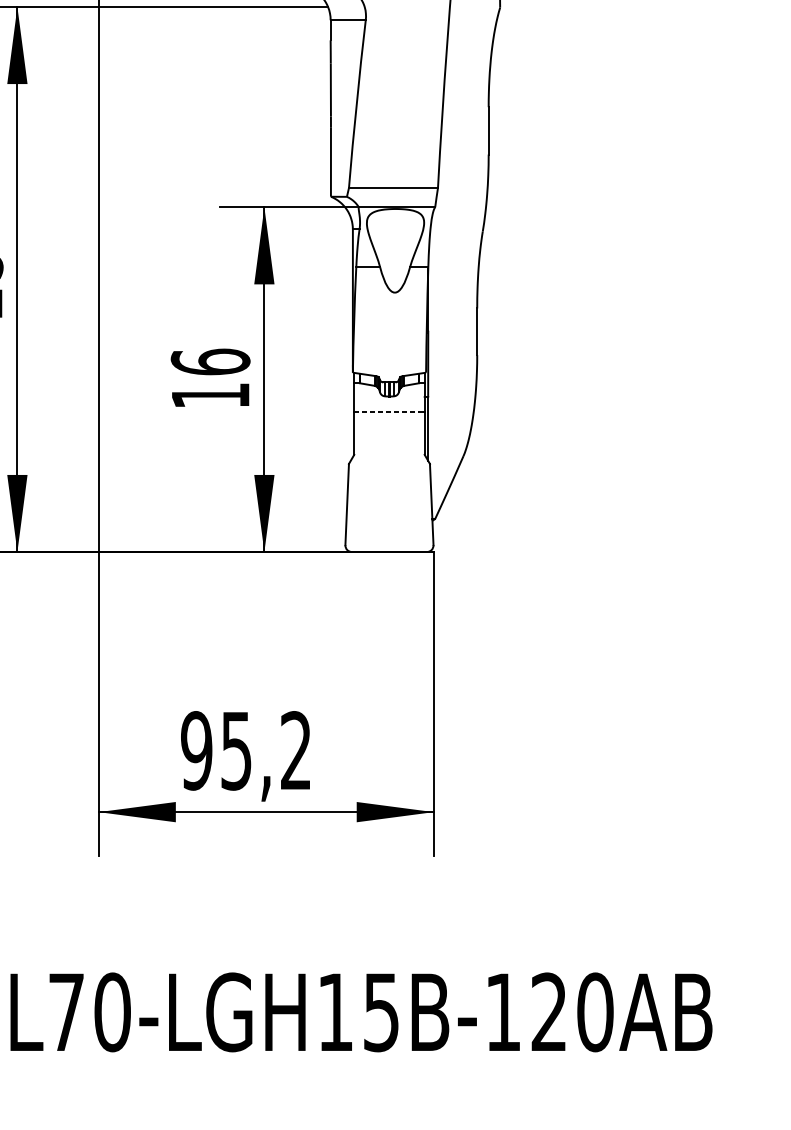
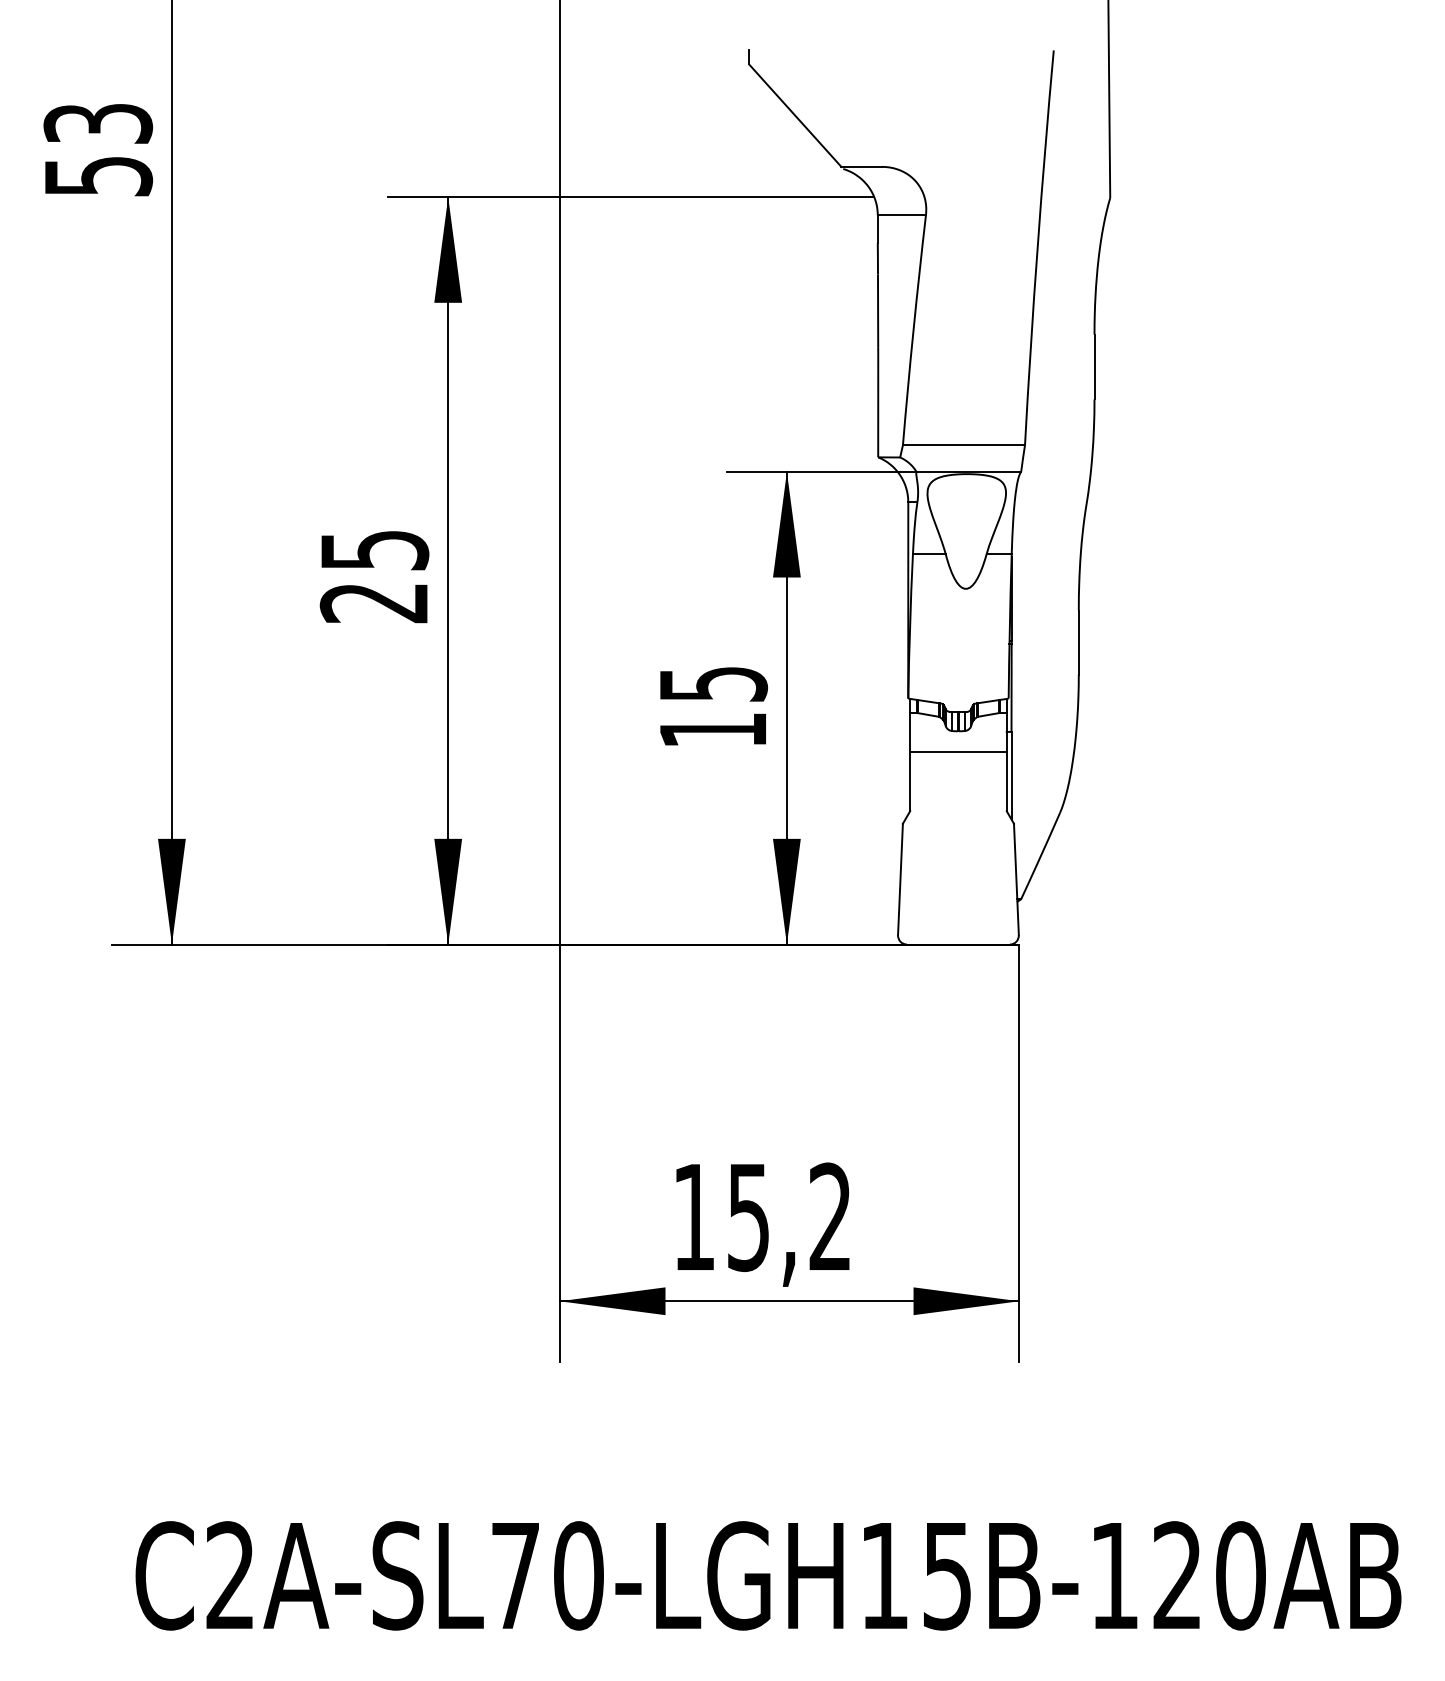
text: (210, 361) -> (713, 683), 16 -> 15
line: (389, 411) -> (958, 752), dashed -> solid
text: (196, 751) -> (693, 1217), 95,2 -> 15,2

